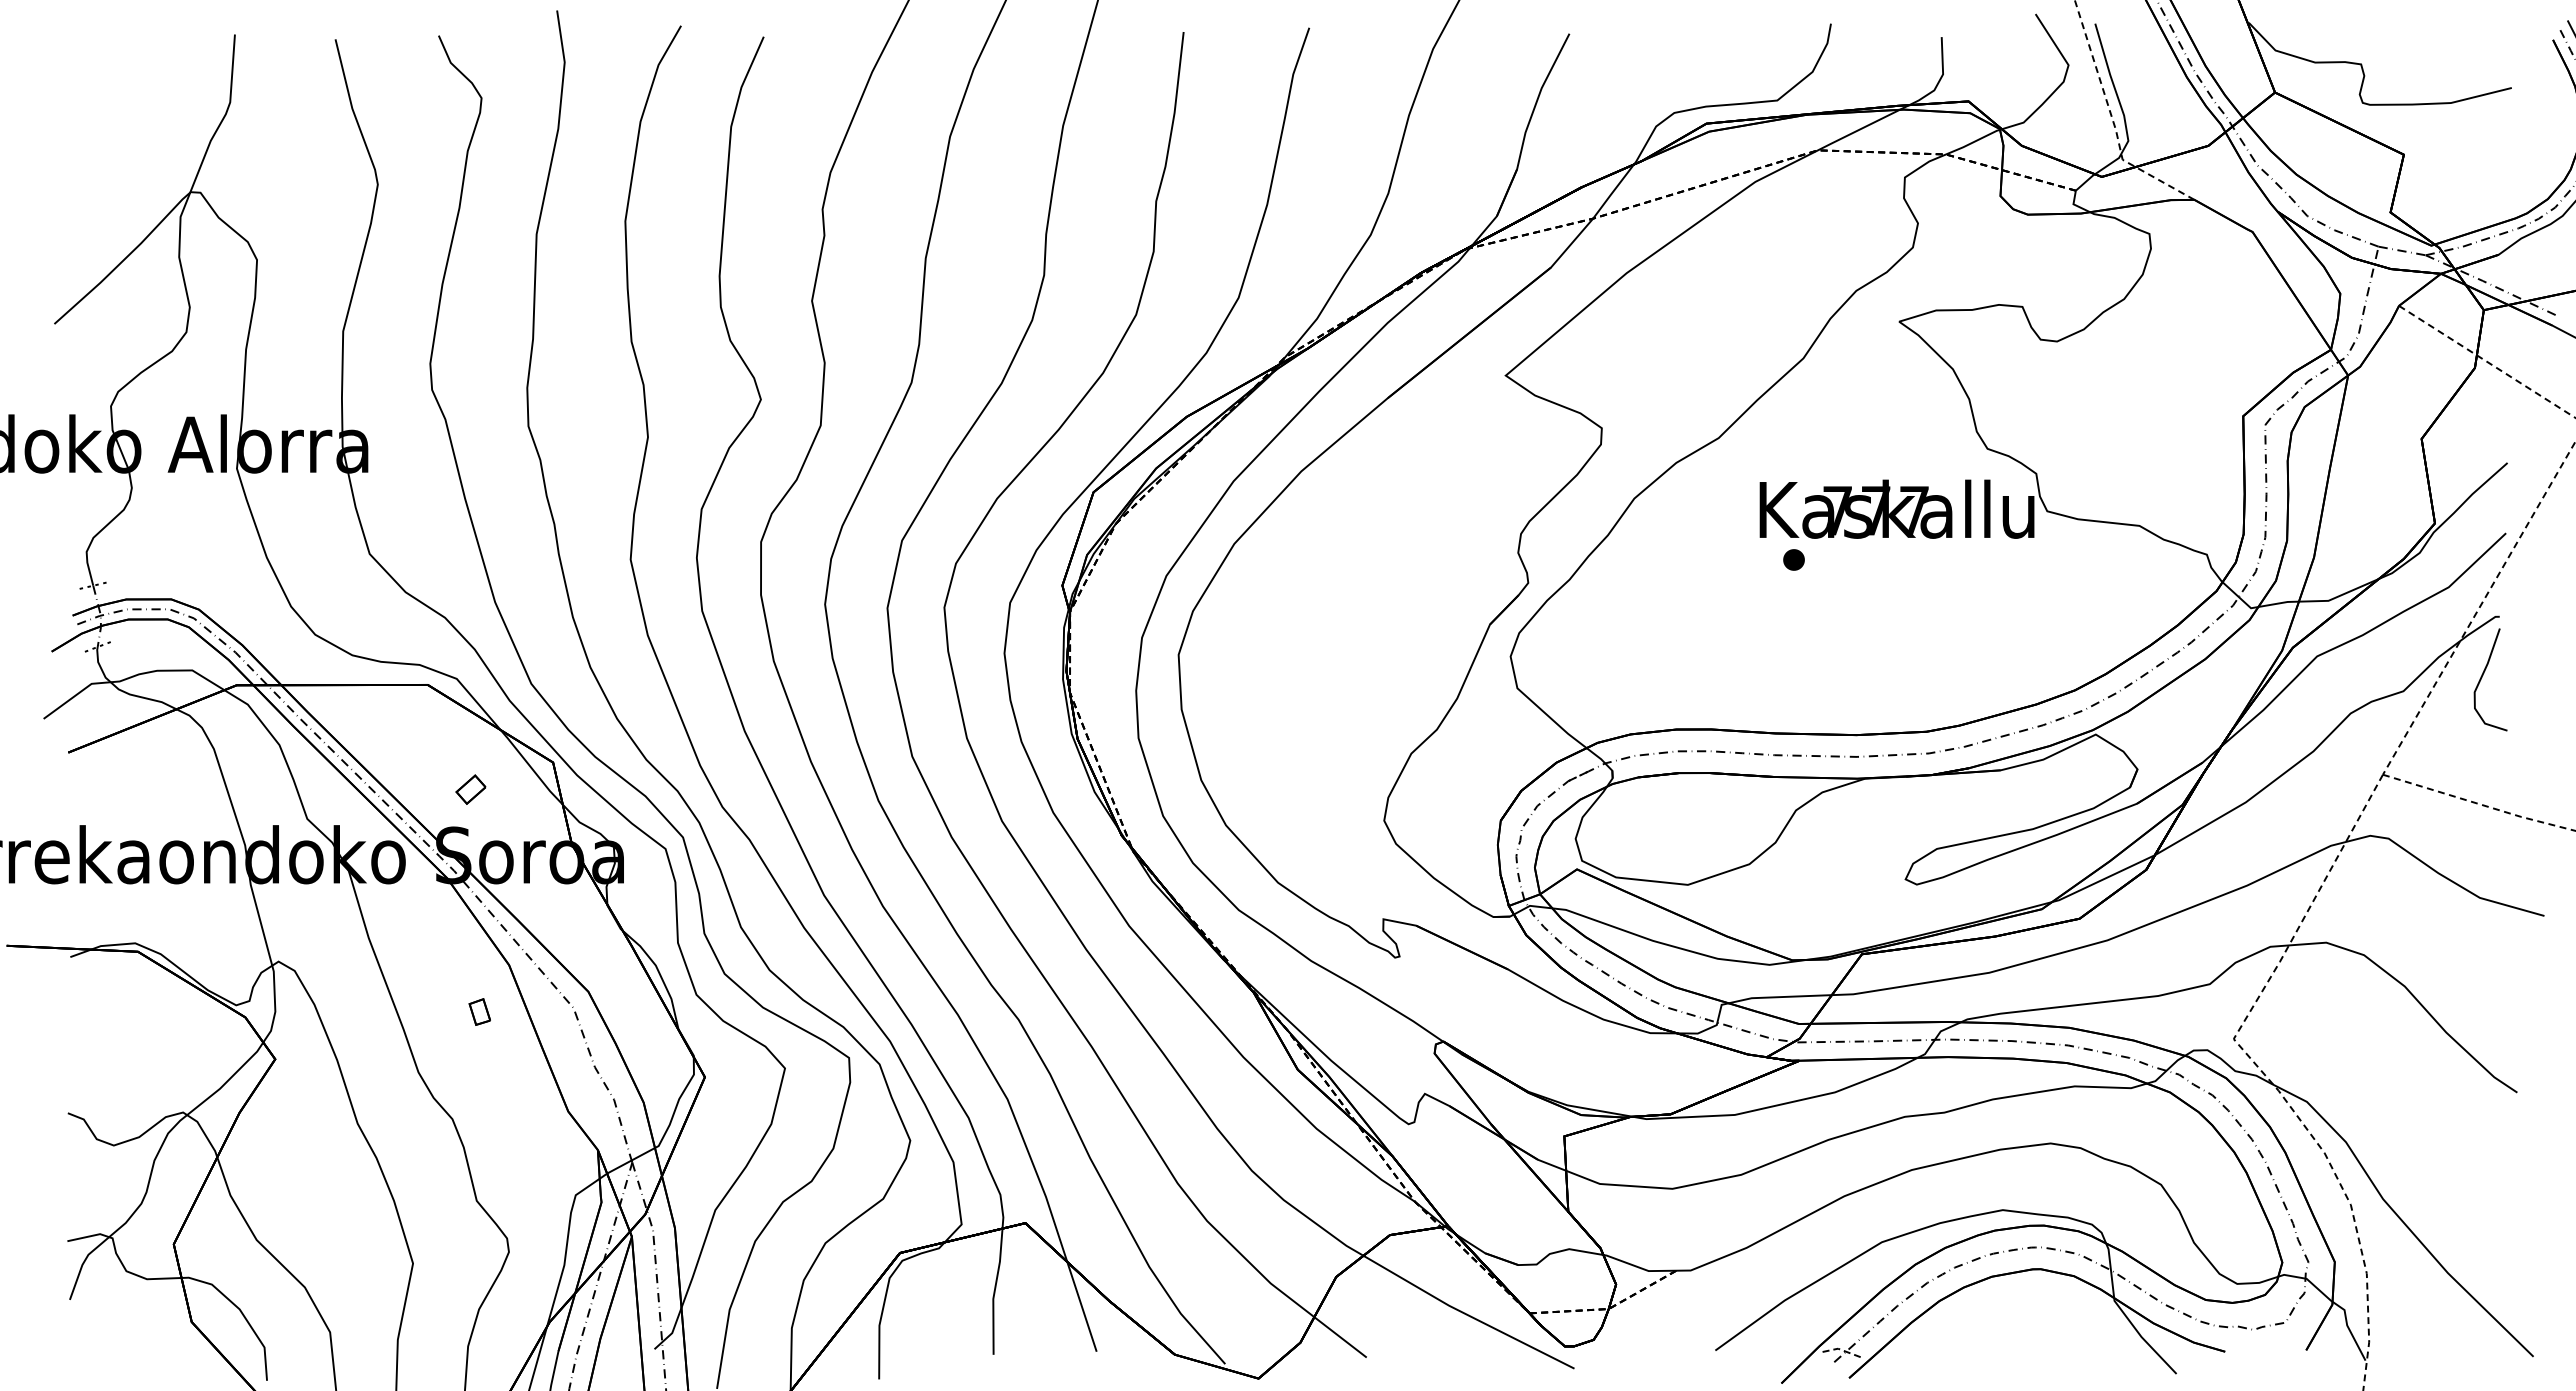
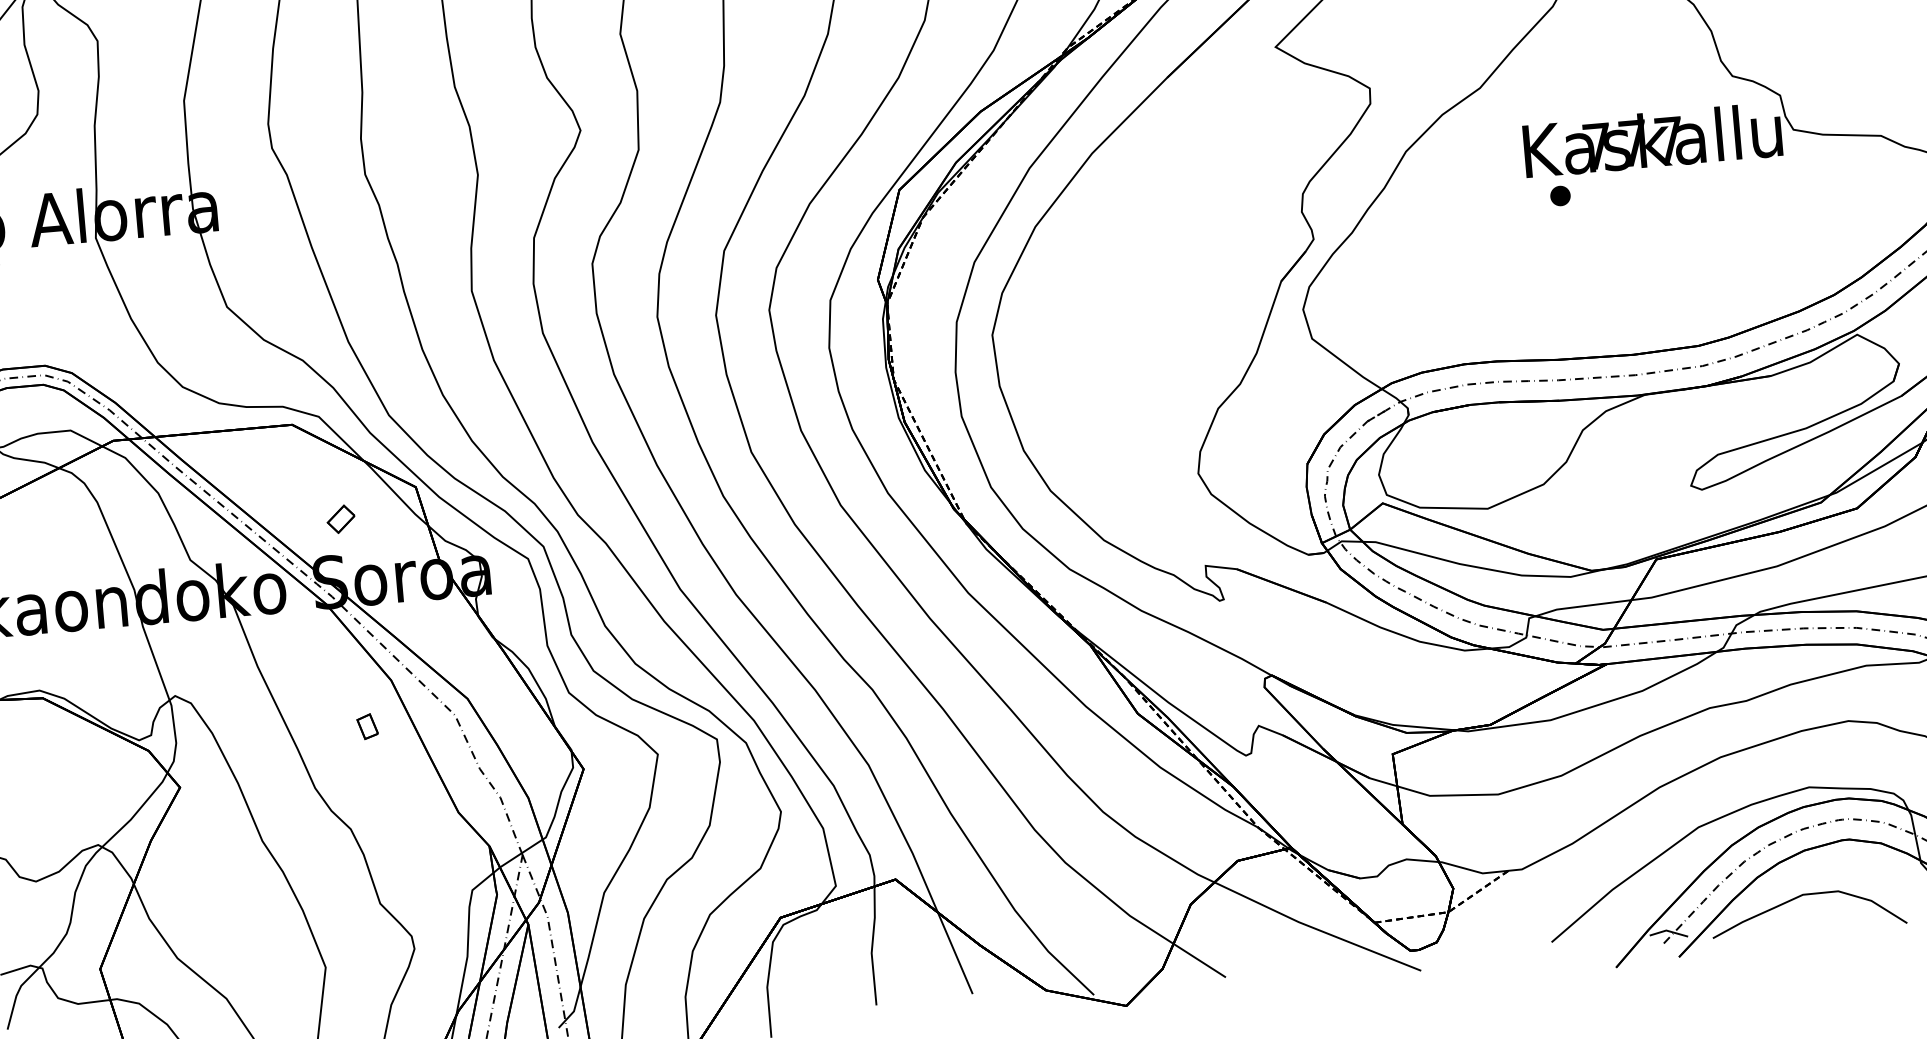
curve: (1990, 1324) -> (1806, 895), added
line: (1839, 1349) -> (1667, 931), dashed -> solid

